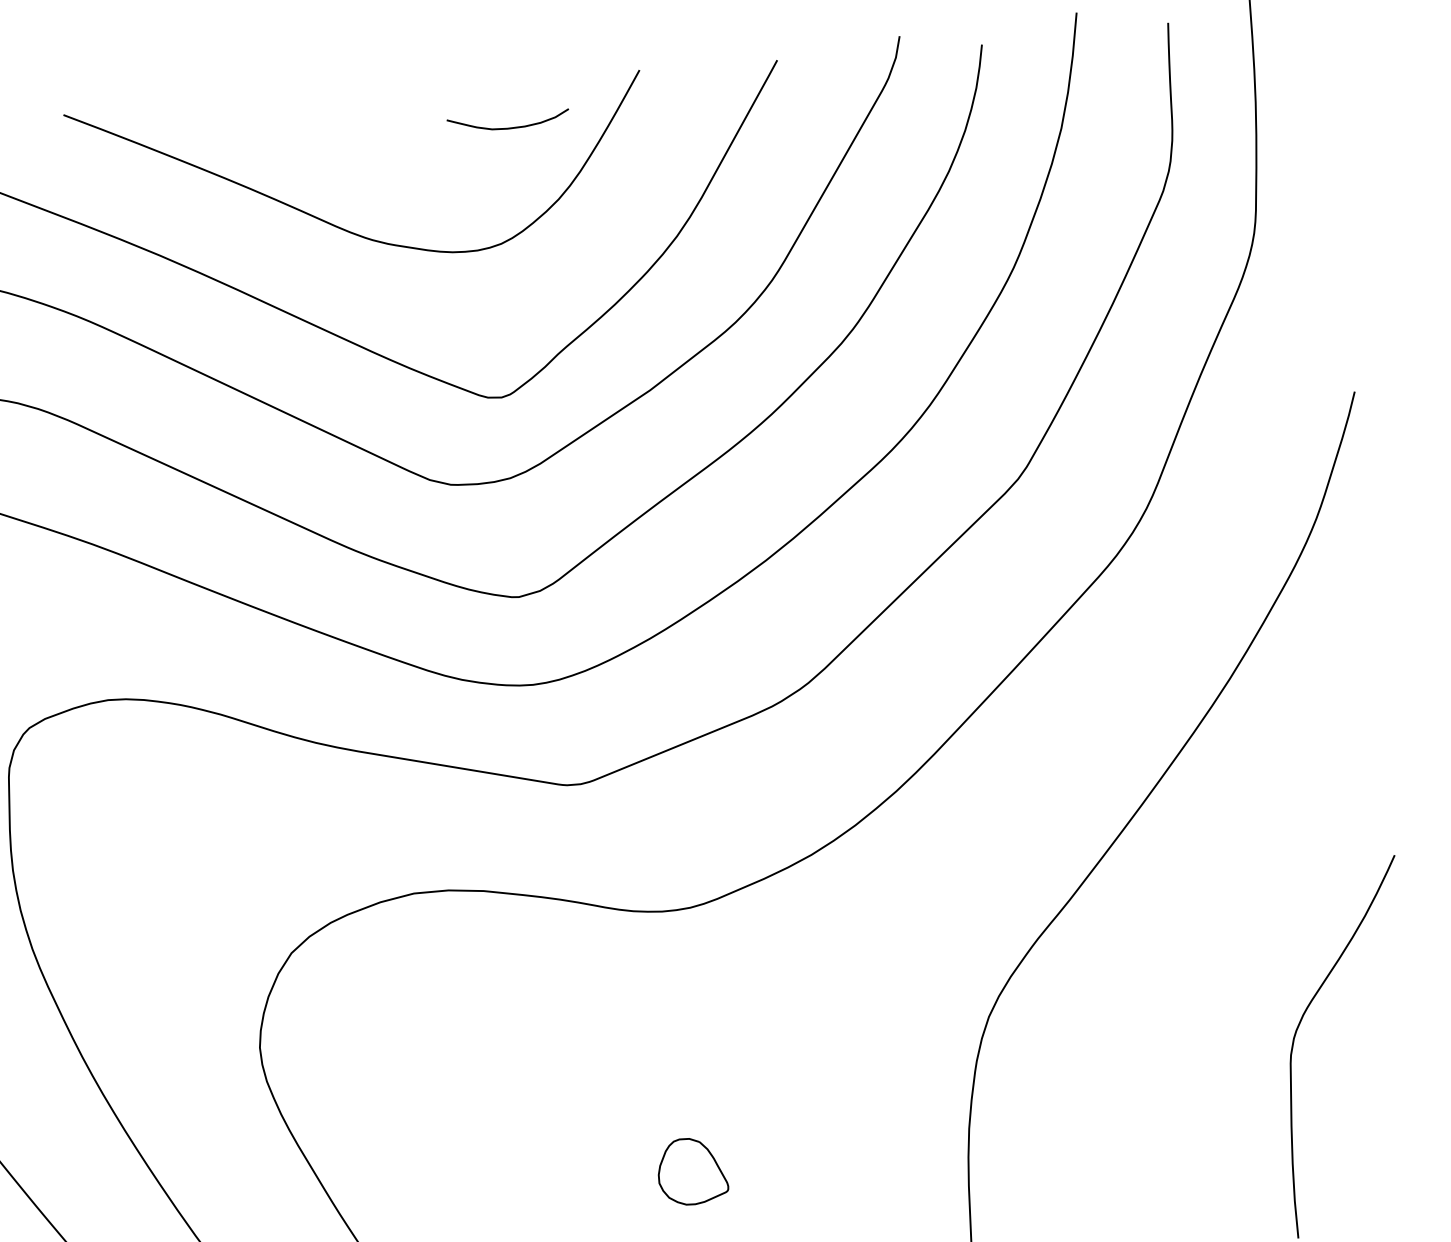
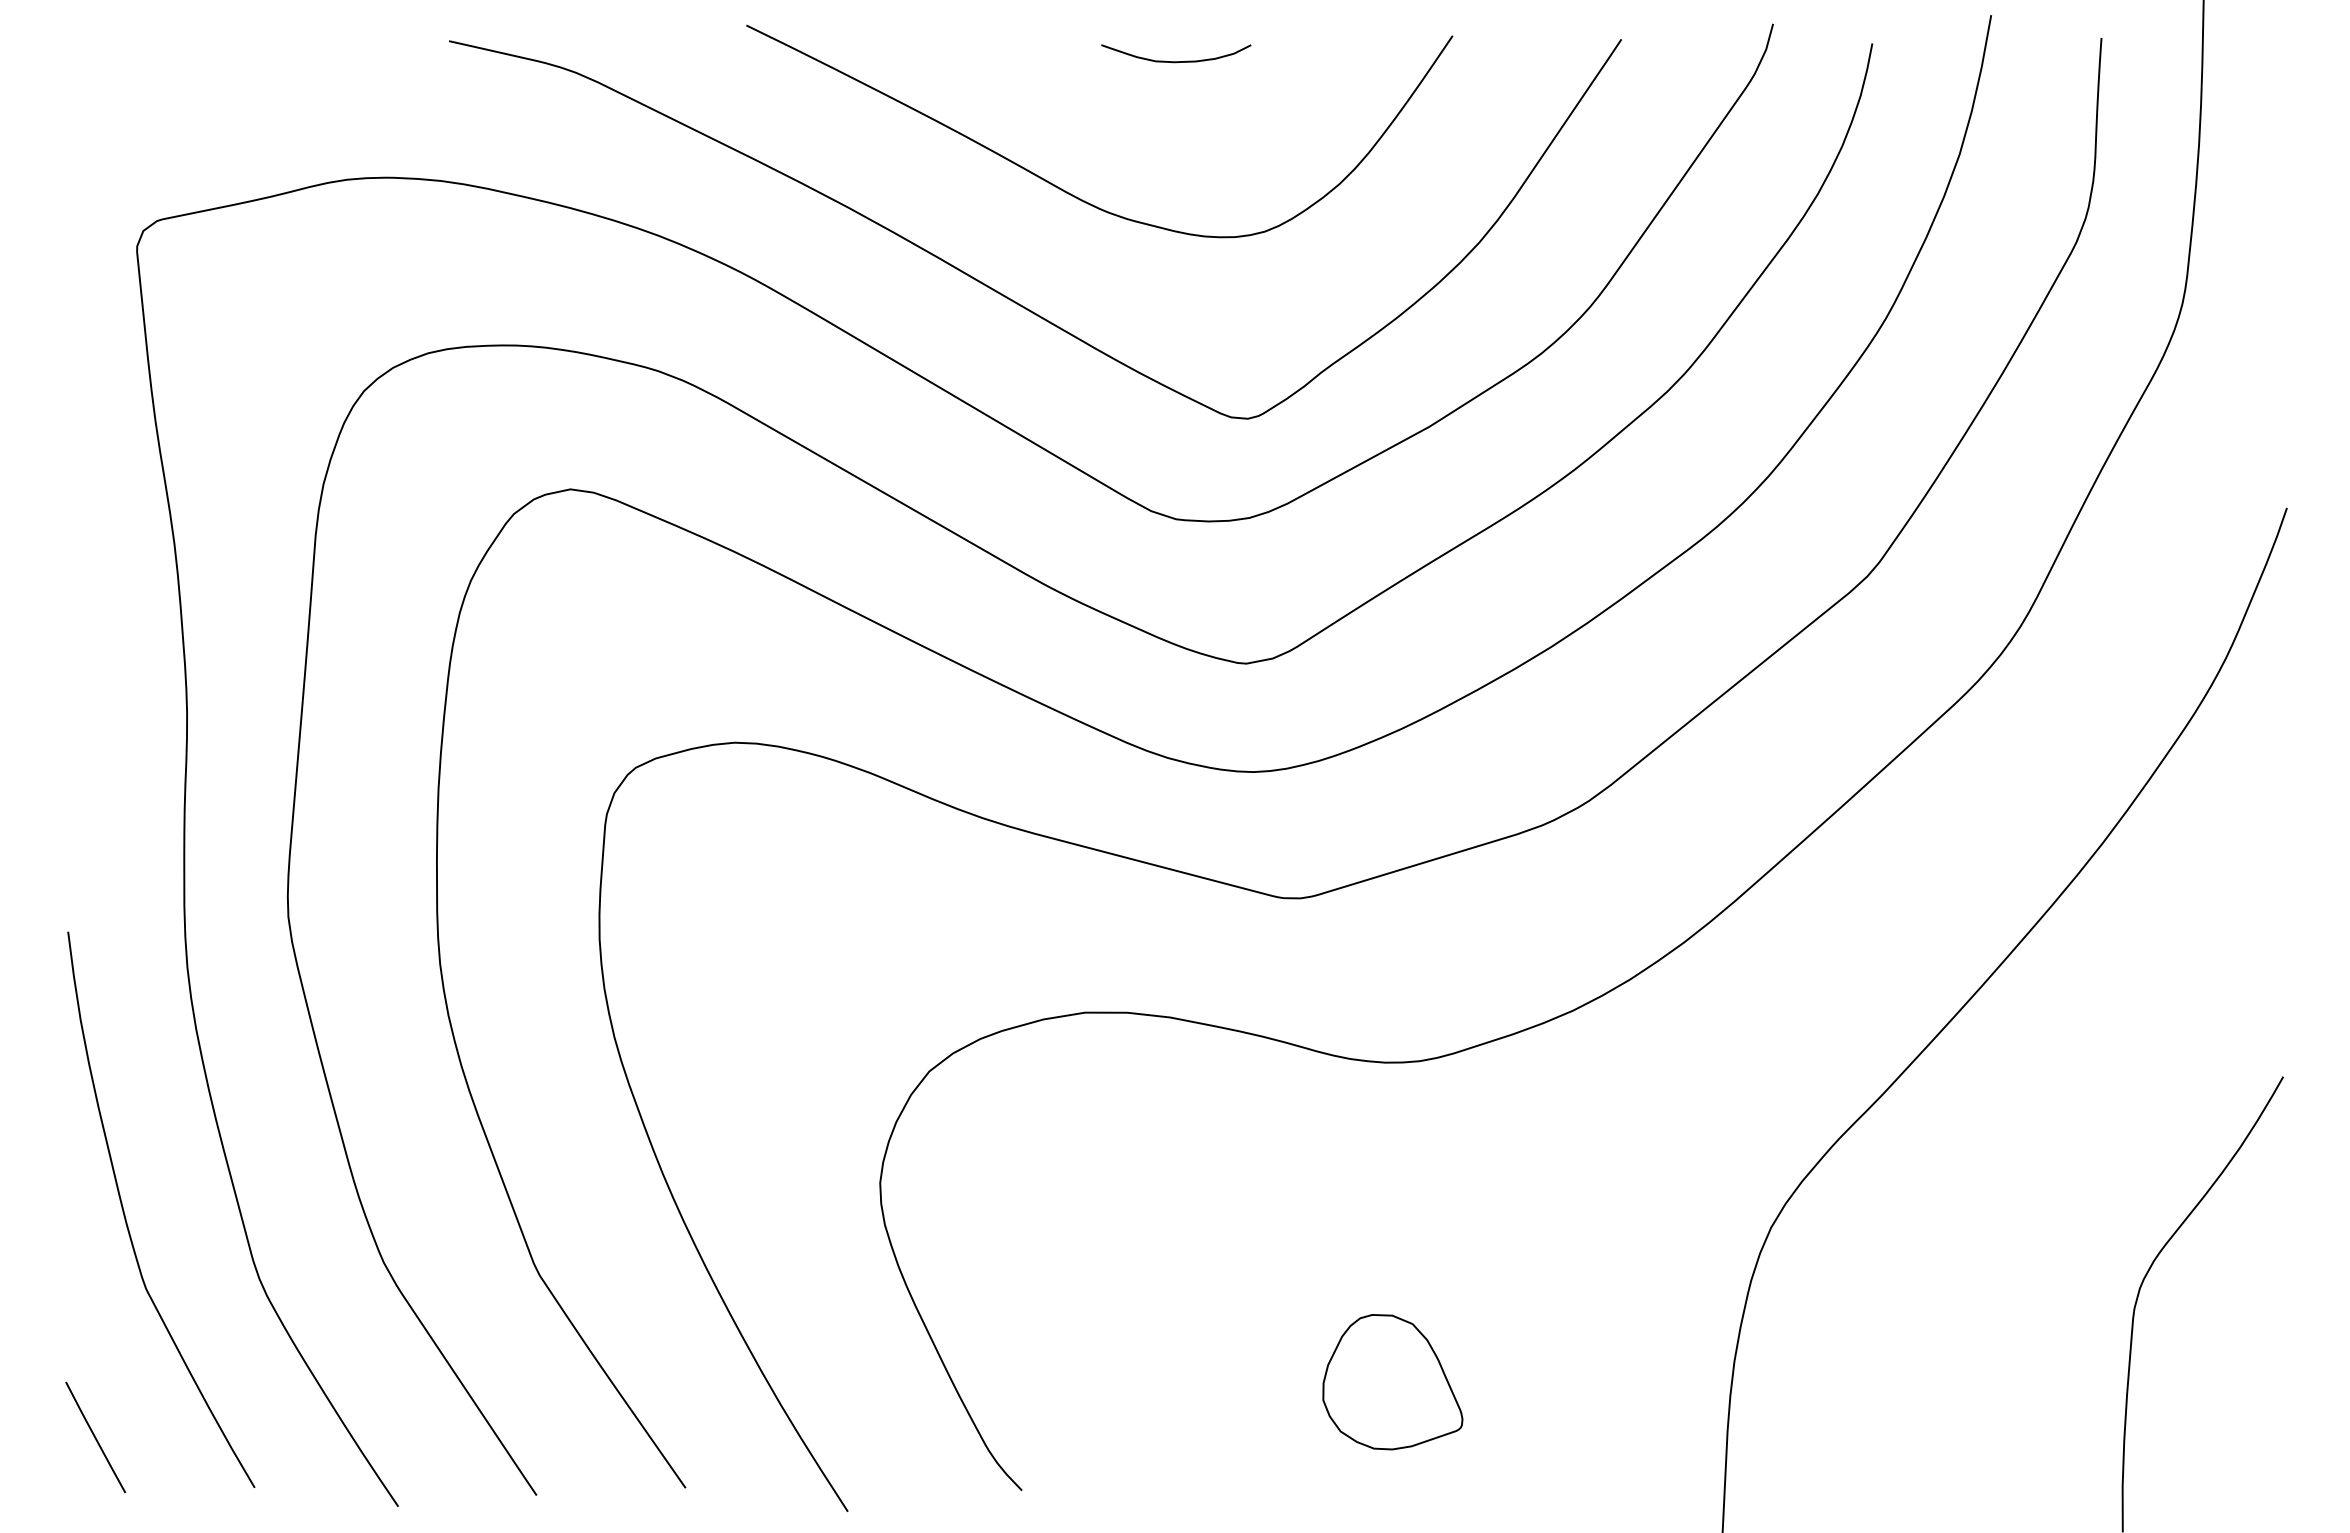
curve: (509, 127) -> (1176, 61), moved
part: (692, 1171) -> (1392, 1382), size x1.67

